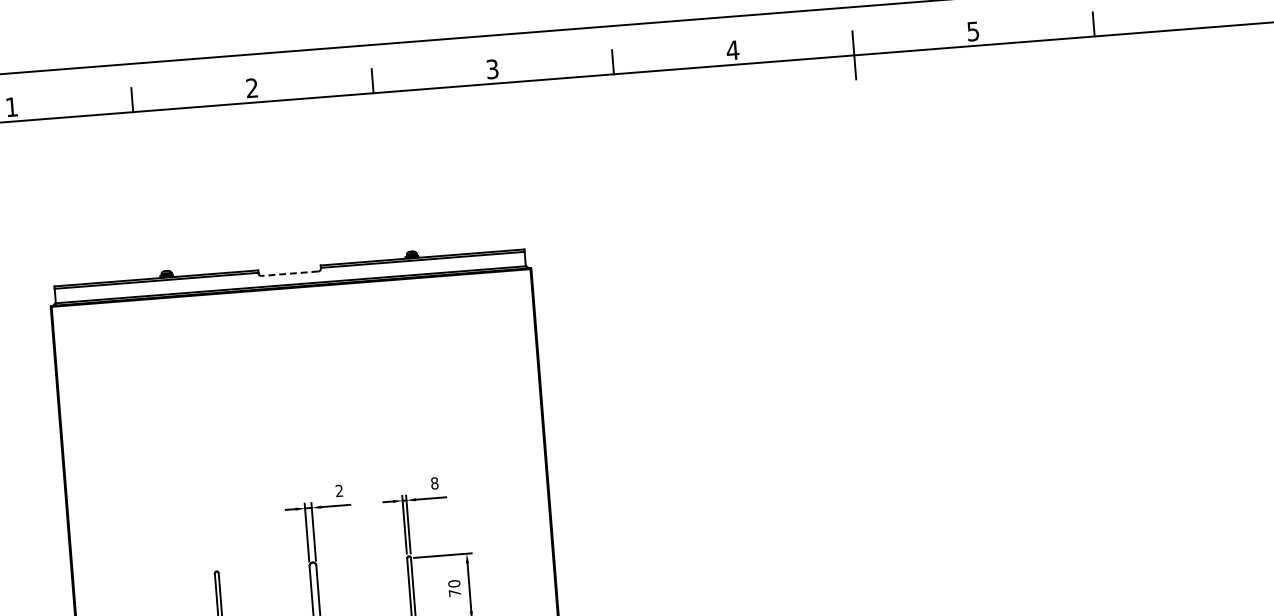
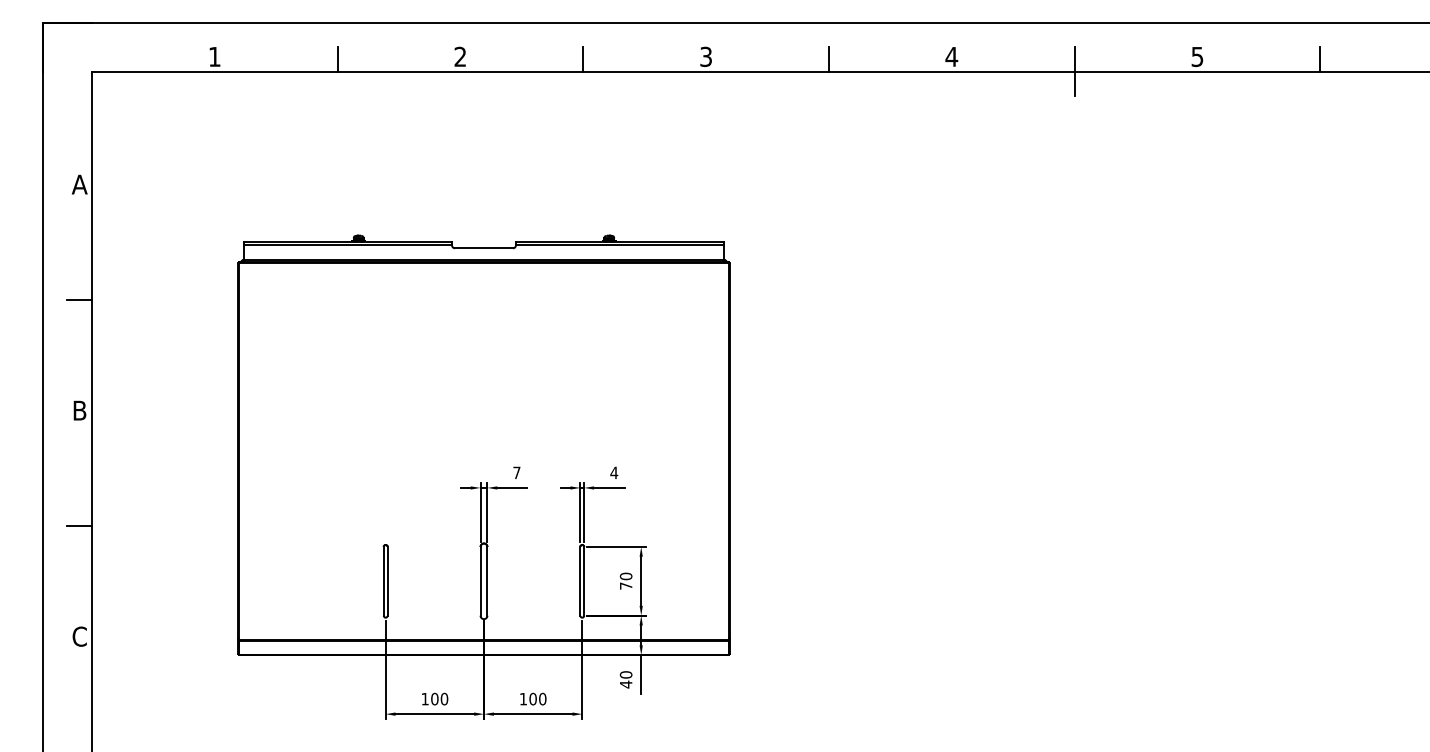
line: (290, 273) -> (484, 248), dashed -> solid
text: (434, 482) -> (614, 472), 8 -> 4
text: (339, 490) -> (516, 472), 2 -> 7

